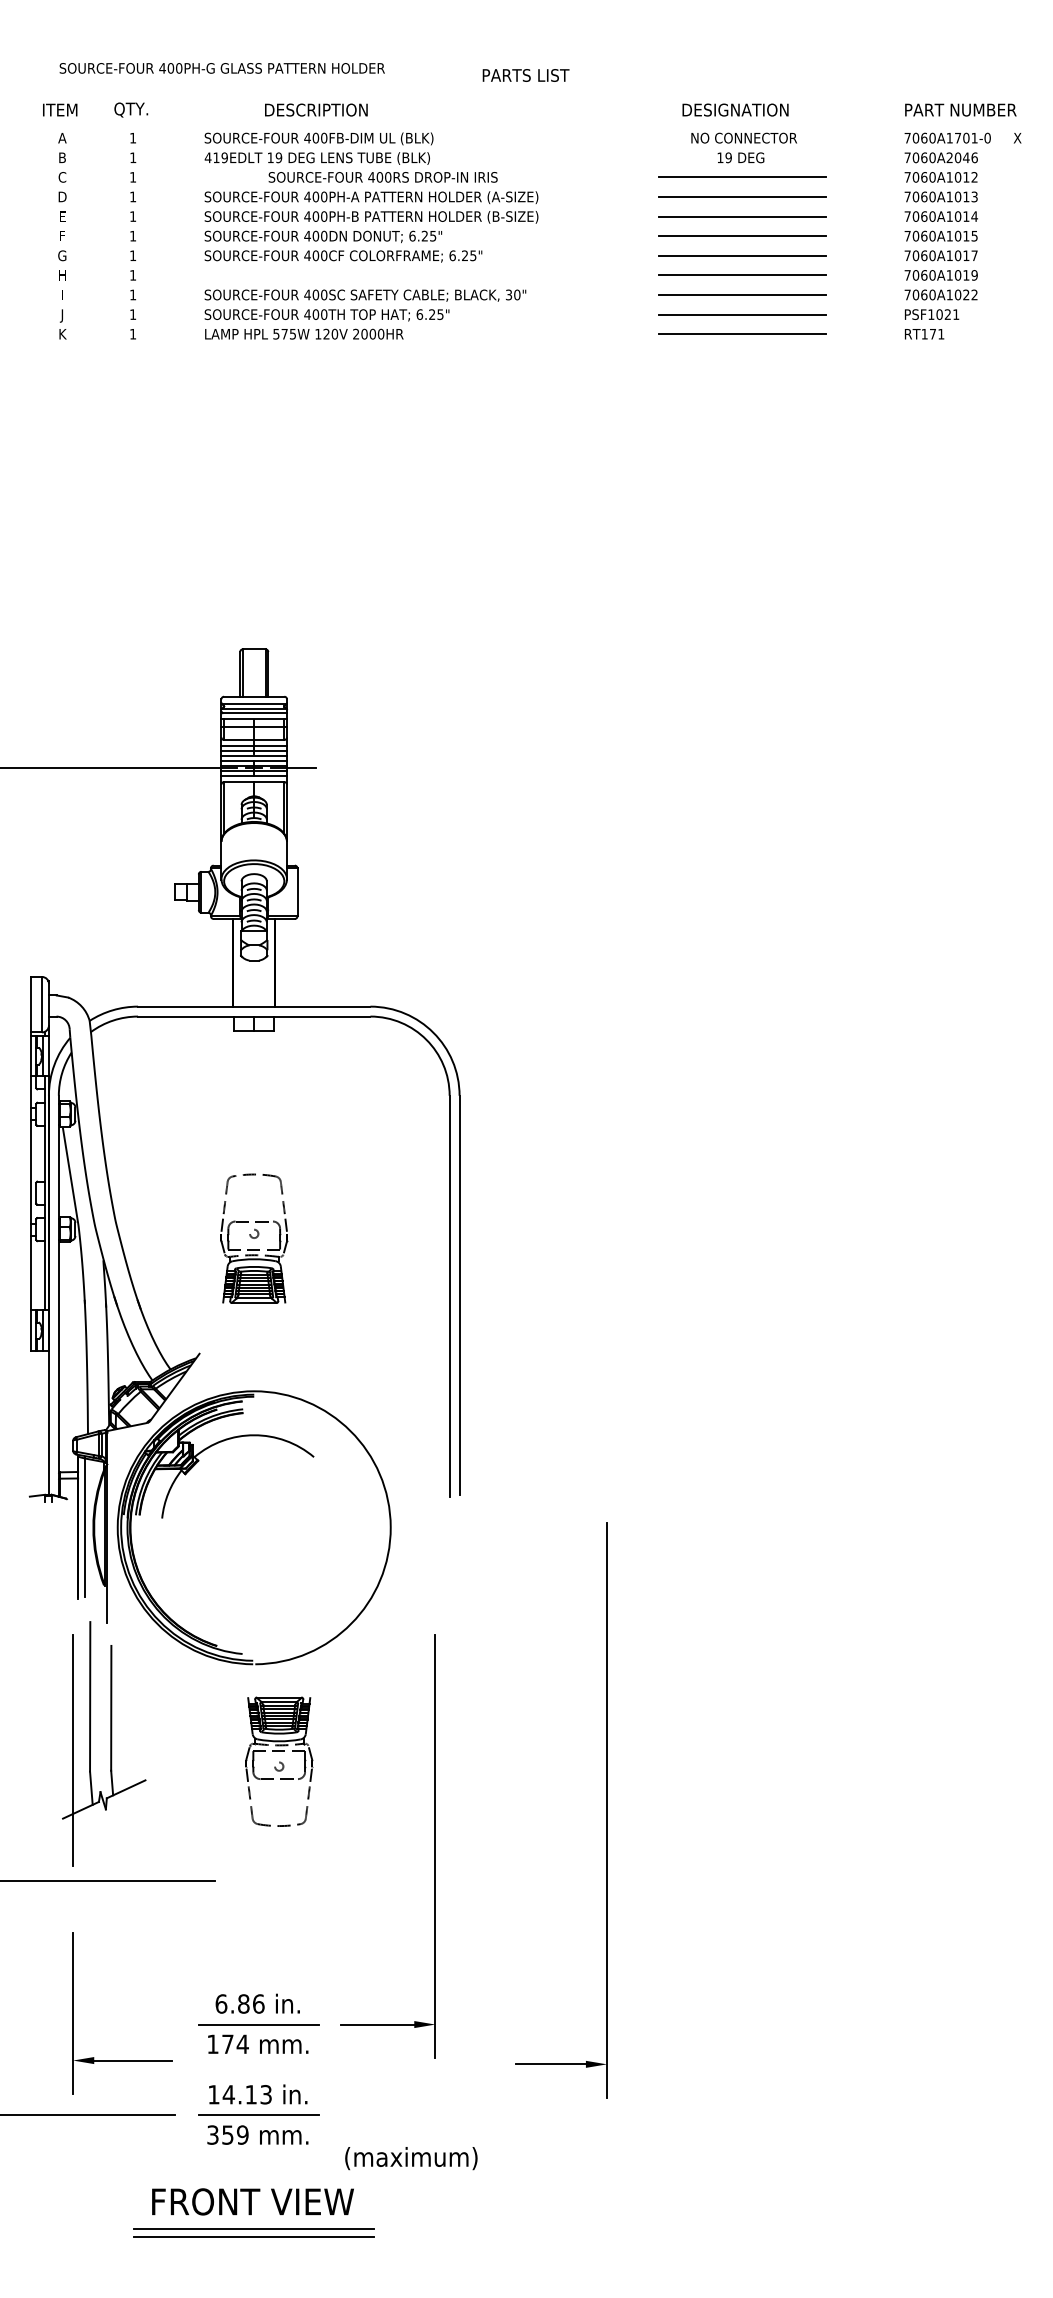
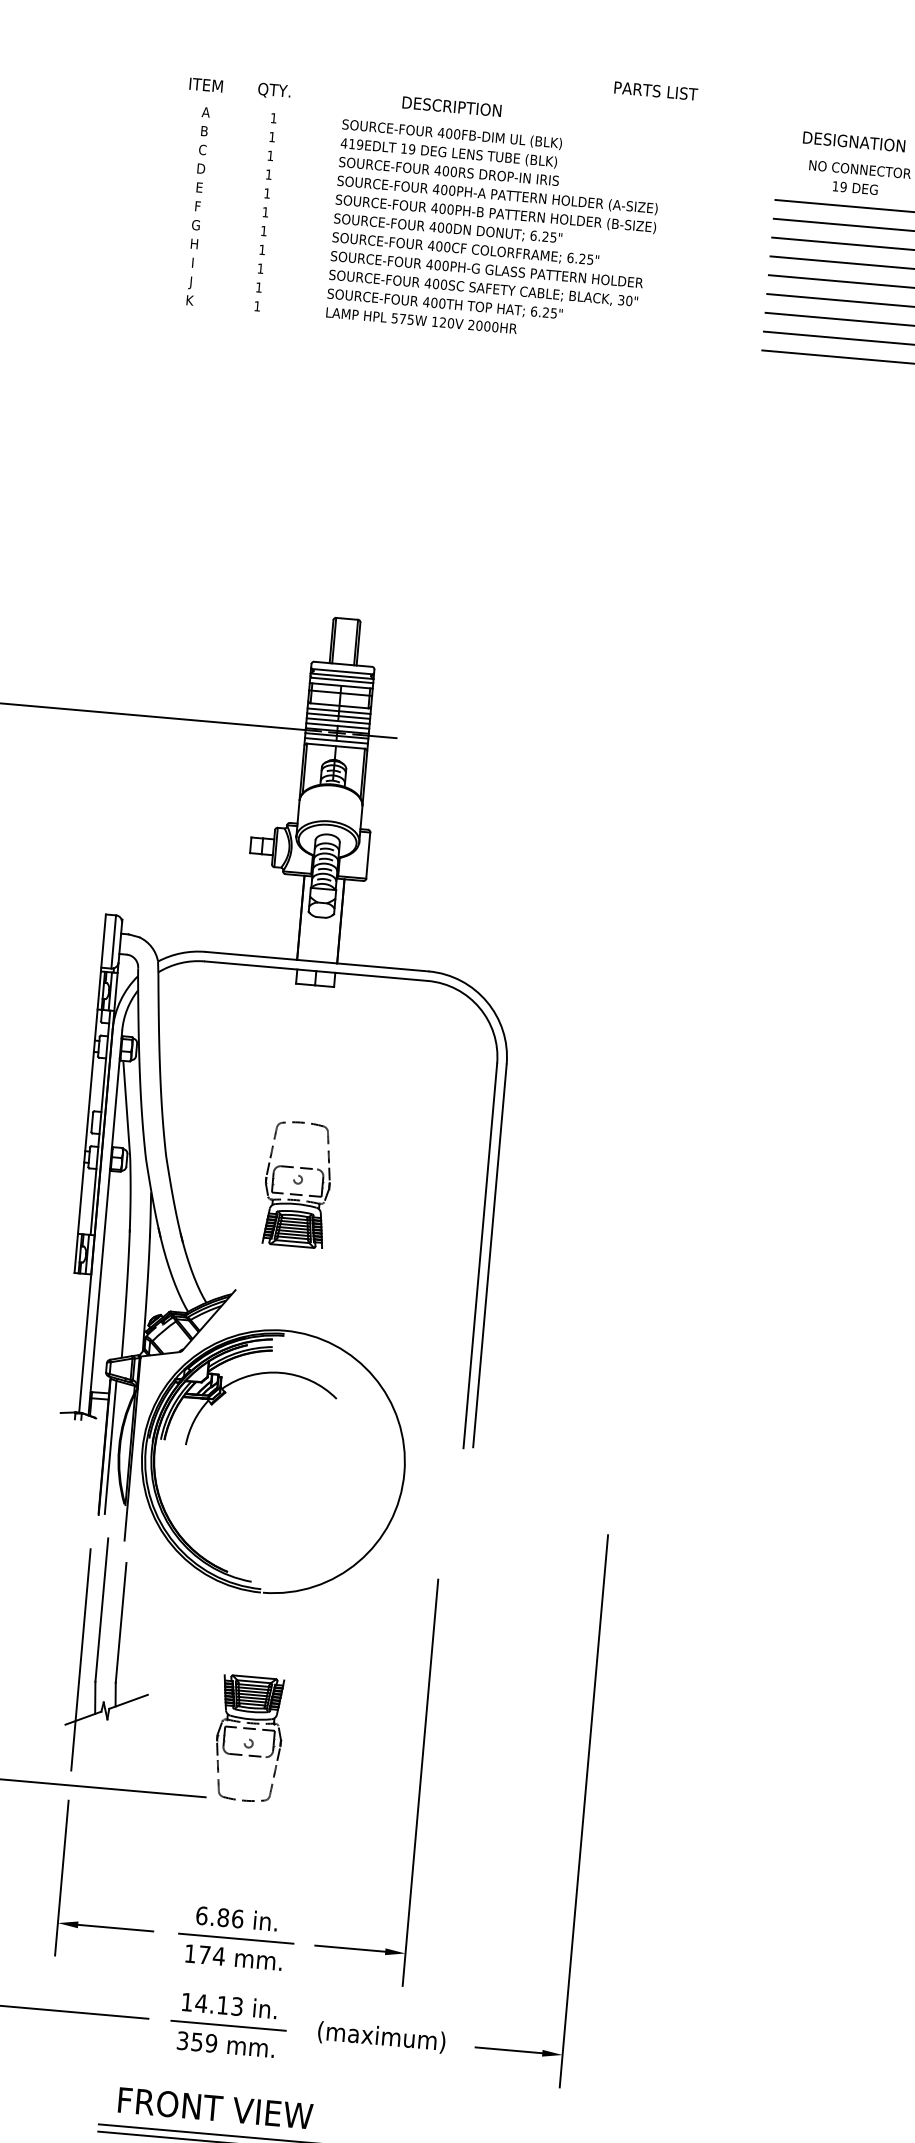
text: (221, 68) -> (486, 269), moved
text: (382, 177) -> (448, 171), moved
part: (279, 1761) -> (249, 1738), moved
part: (606, 1810) -> (583, 1811), moved
part: (122, 2060) -> (105, 1927), moved
text: (411, 2158) -> (381, 2037), moved

